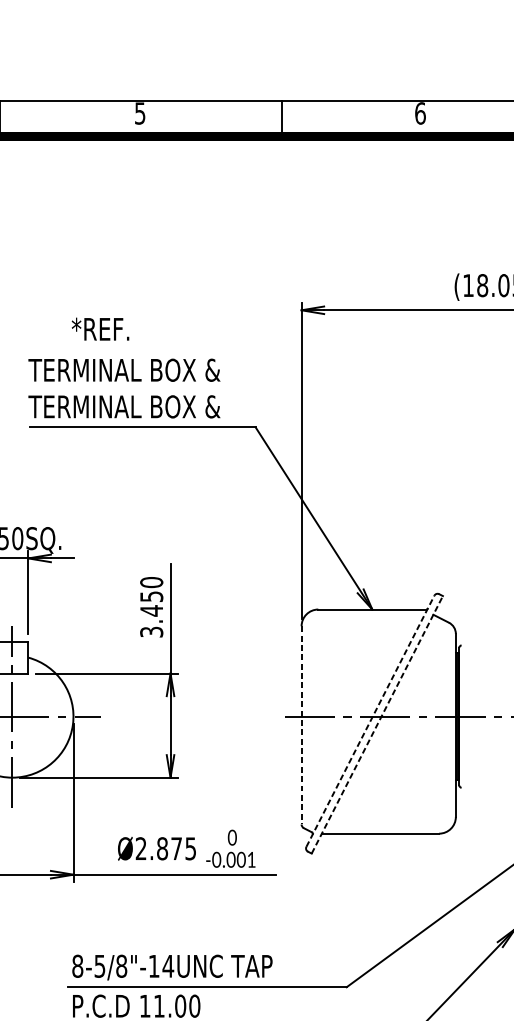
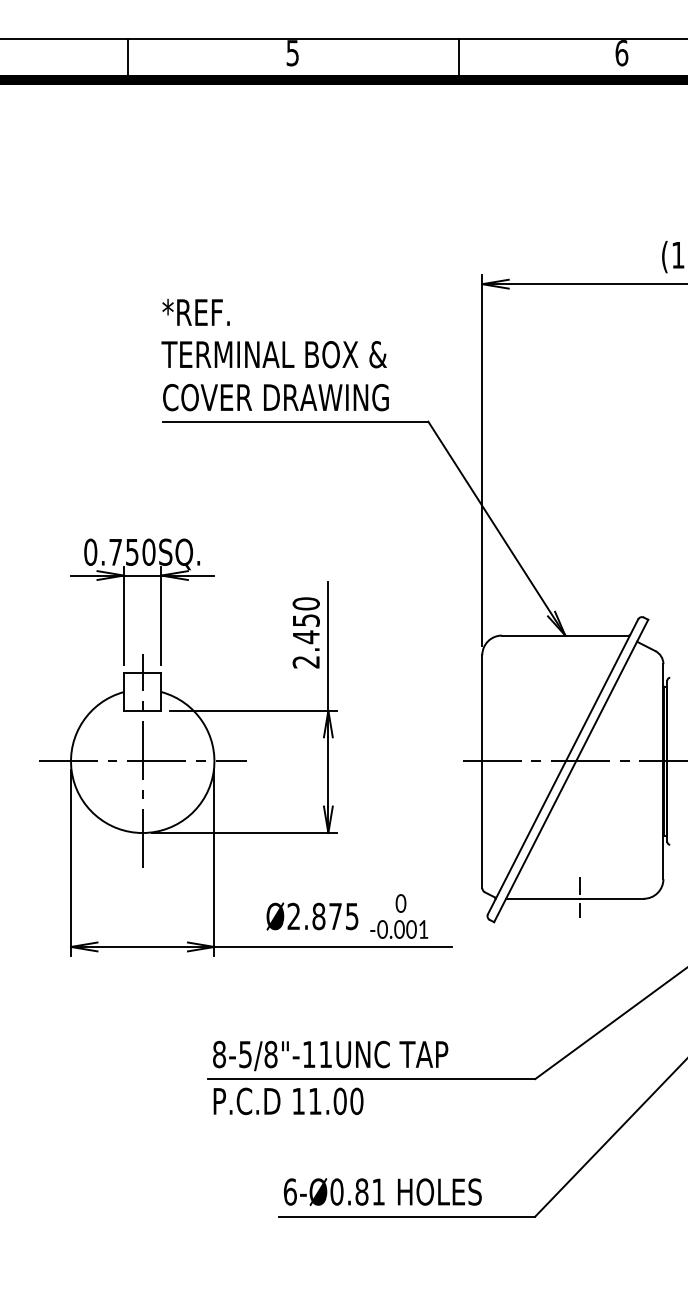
text: (99, 328) -> (195, 311), moved
text: (124, 406) -> (274, 397), TERMINAL BOX & -> COVER DRAWING
text: (151, 632) -> (306, 662), 3.450 -> 2.450
line: (370, 721) -> (563, 766), dashed -> solid
line: (377, 724) -> (571, 770), dashed -> solid
line: (301, 726) -> (482, 772), dashed -> solid
line: (384, 832) -> (579, 897), added
text: (168, 966) -> (325, 1054), 8-5/8"-14UNC -> 8-5/8"-11UNC

